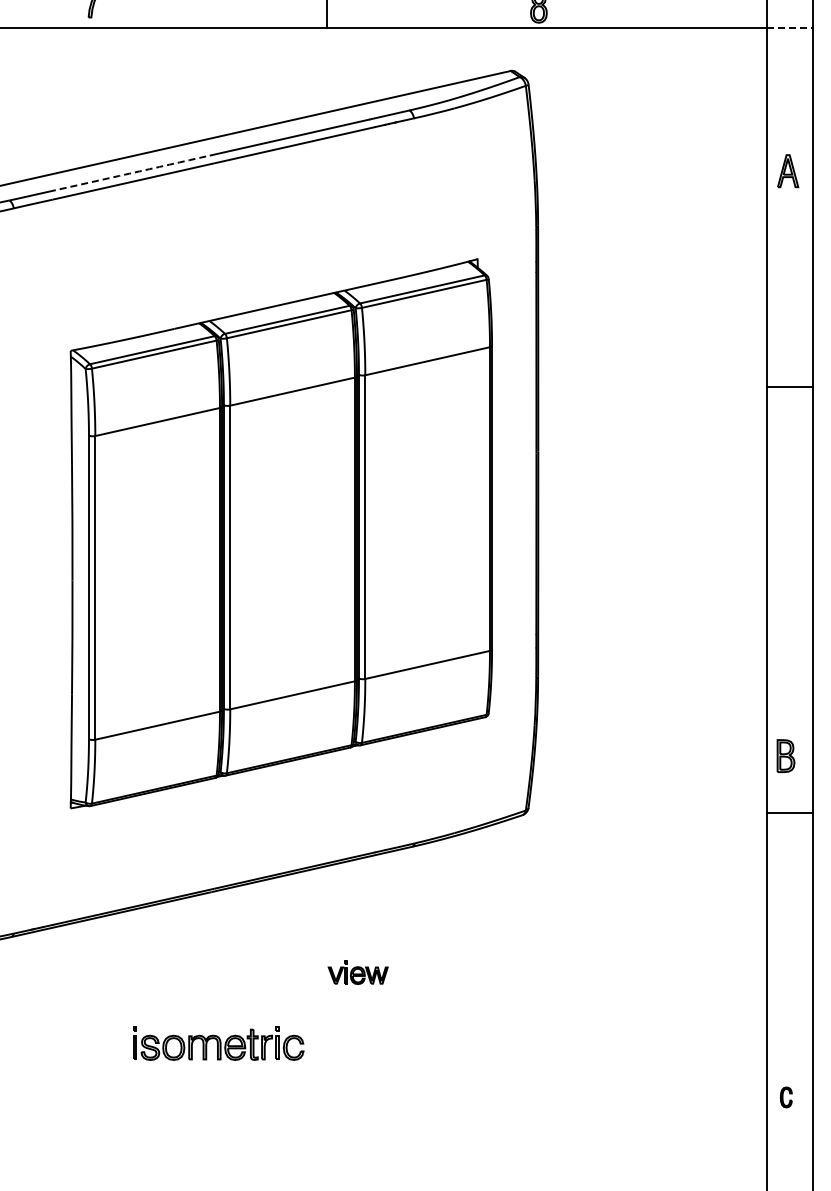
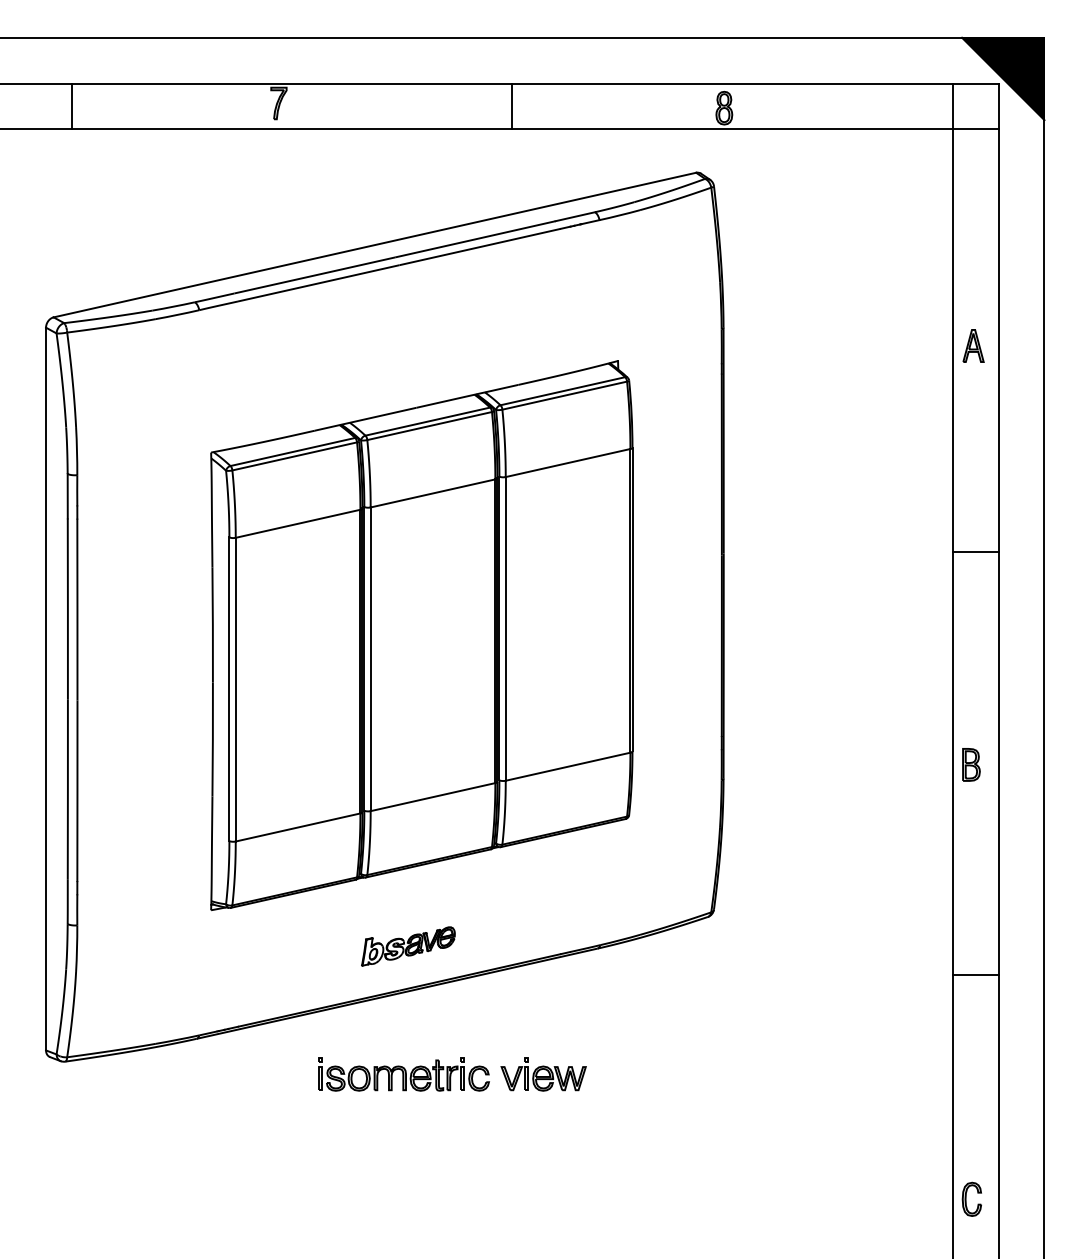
line: (790, 27) -> (975, 129), dashed -> solid
part: (788, 170) -> (973, 345), moved
arc: (129, 173) -> (314, 275), dashed -> solid
line: (790, 387) -> (975, 552), moved
part: (281, 533) -> (421, 635), moved
part: (786, 755) -> (971, 764), moved
line: (790, 812) -> (975, 974), moved
part: (223, 844) -> (408, 946), added
part: (358, 972) -> (543, 1074), size x1.43
part: (218, 1043) -> (403, 1074), moved
part: (786, 1096) -> (971, 1198), size x1.67

